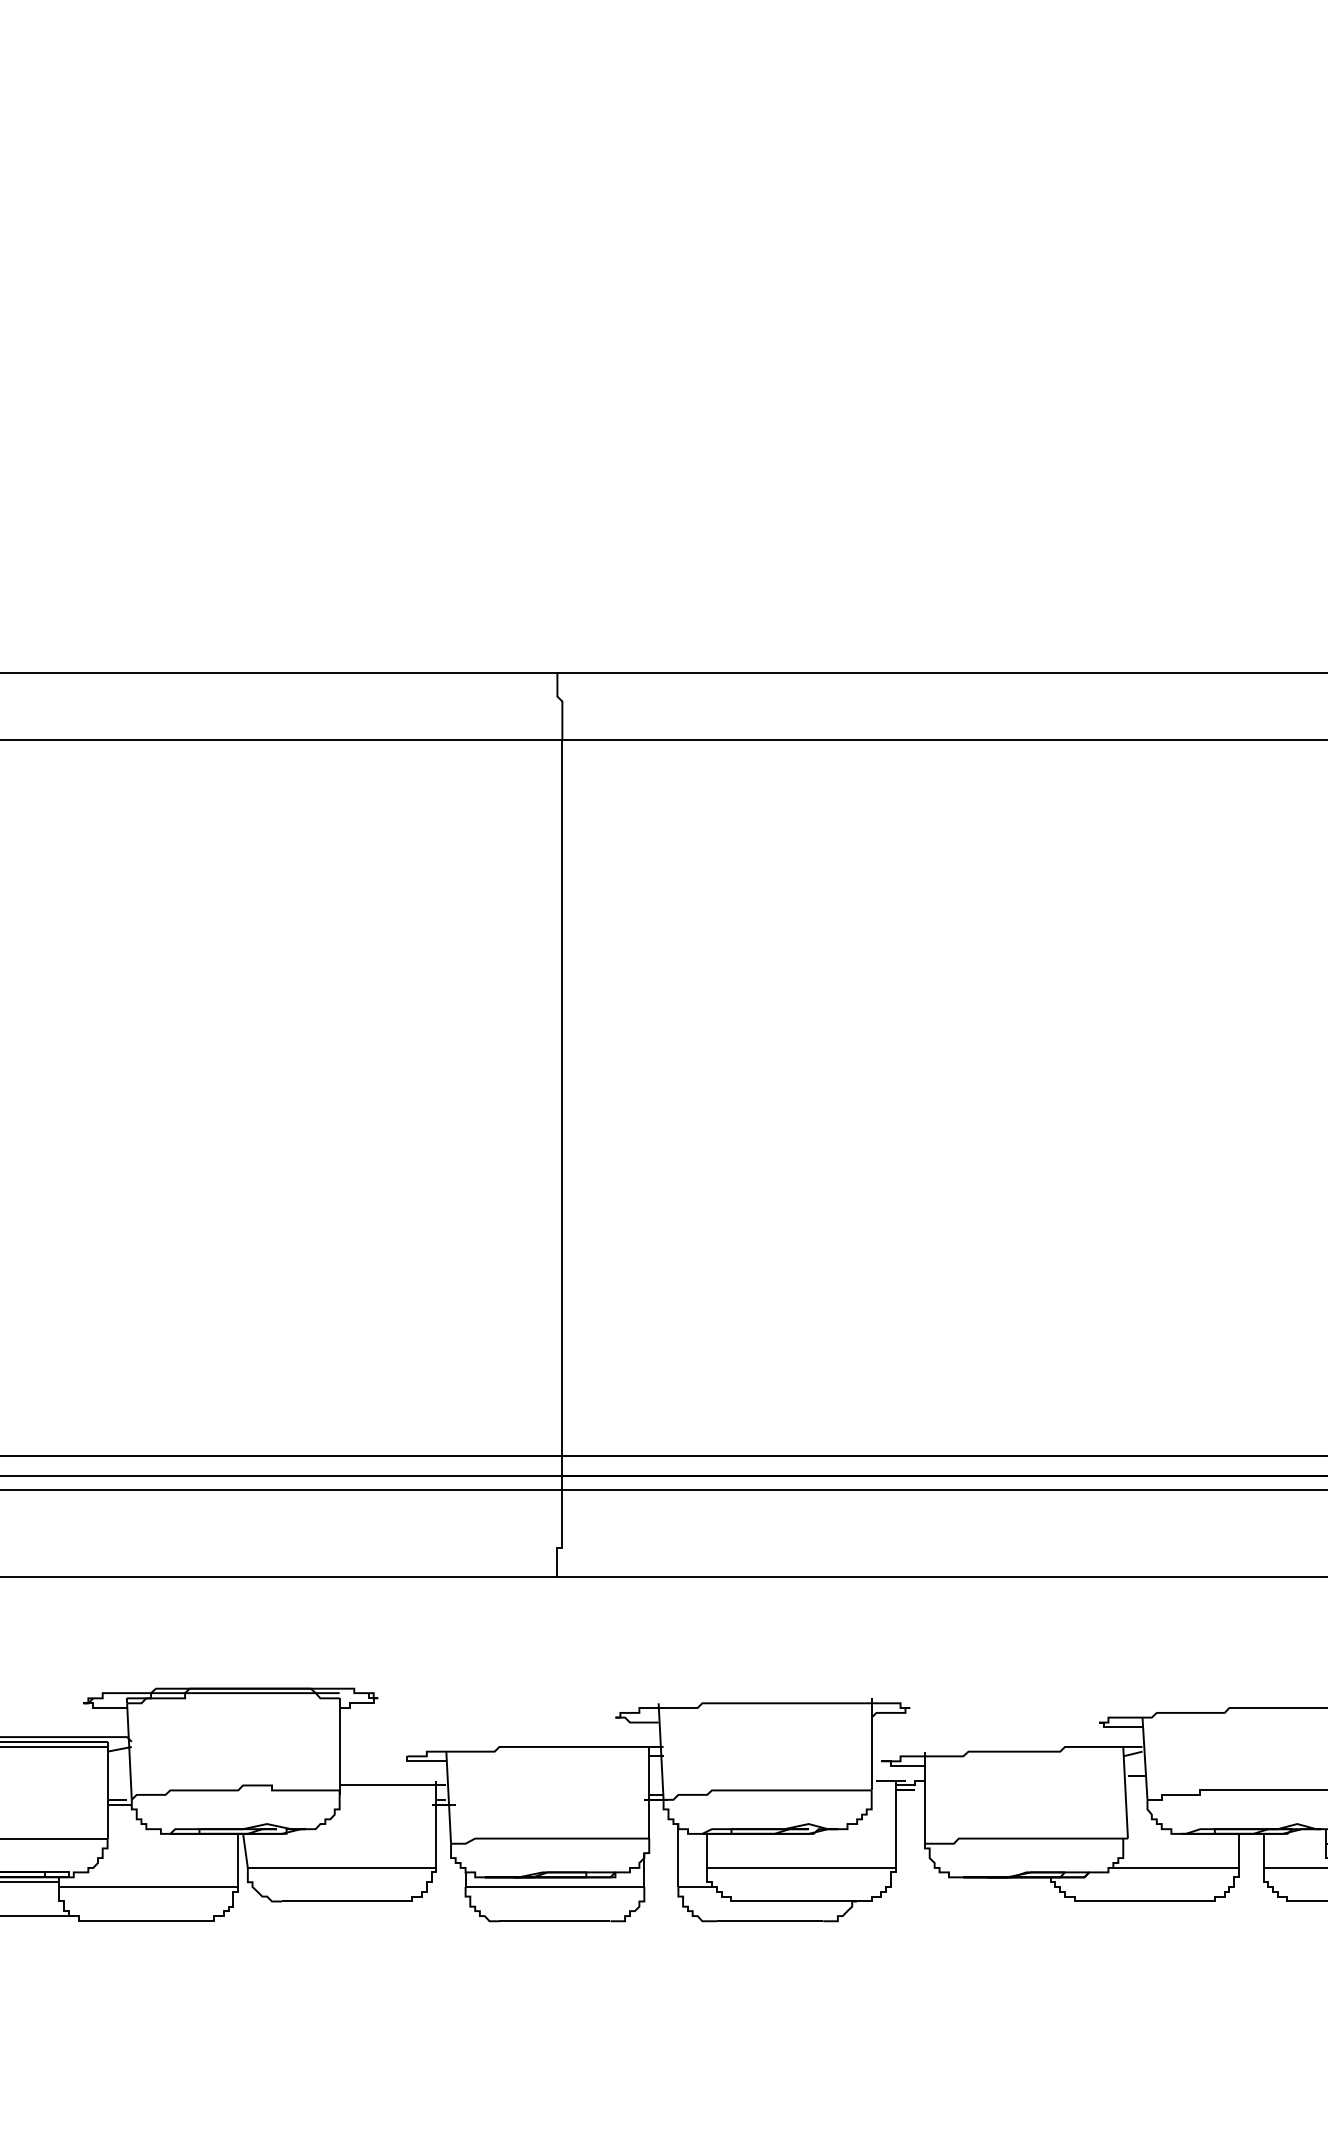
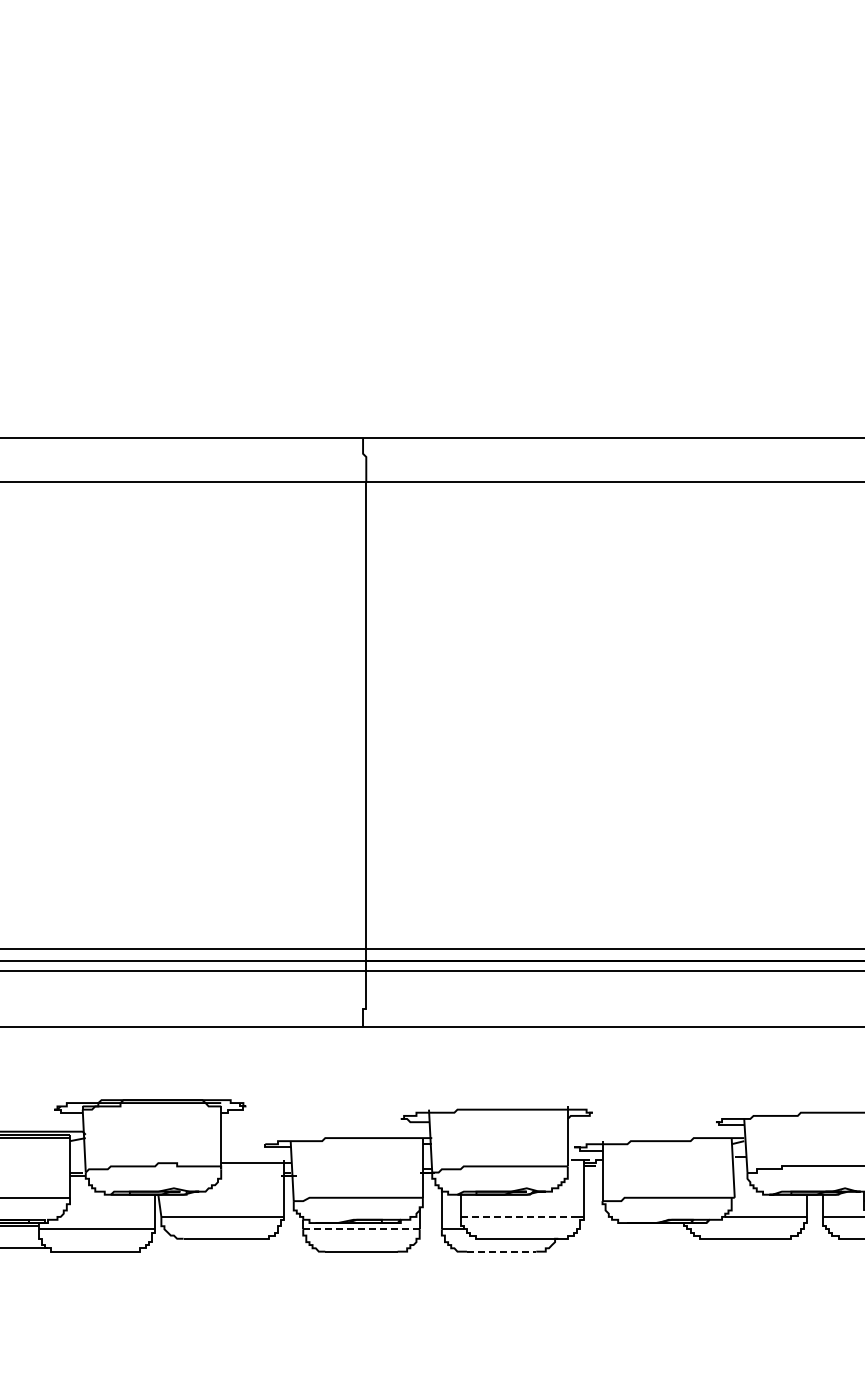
line: (792, 1867) -> (516, 1216), solid -> dashed
line: (555, 1887) -> (361, 1229), solid -> dashed
line: (769, 1921) -> (501, 1251), solid -> dashed

